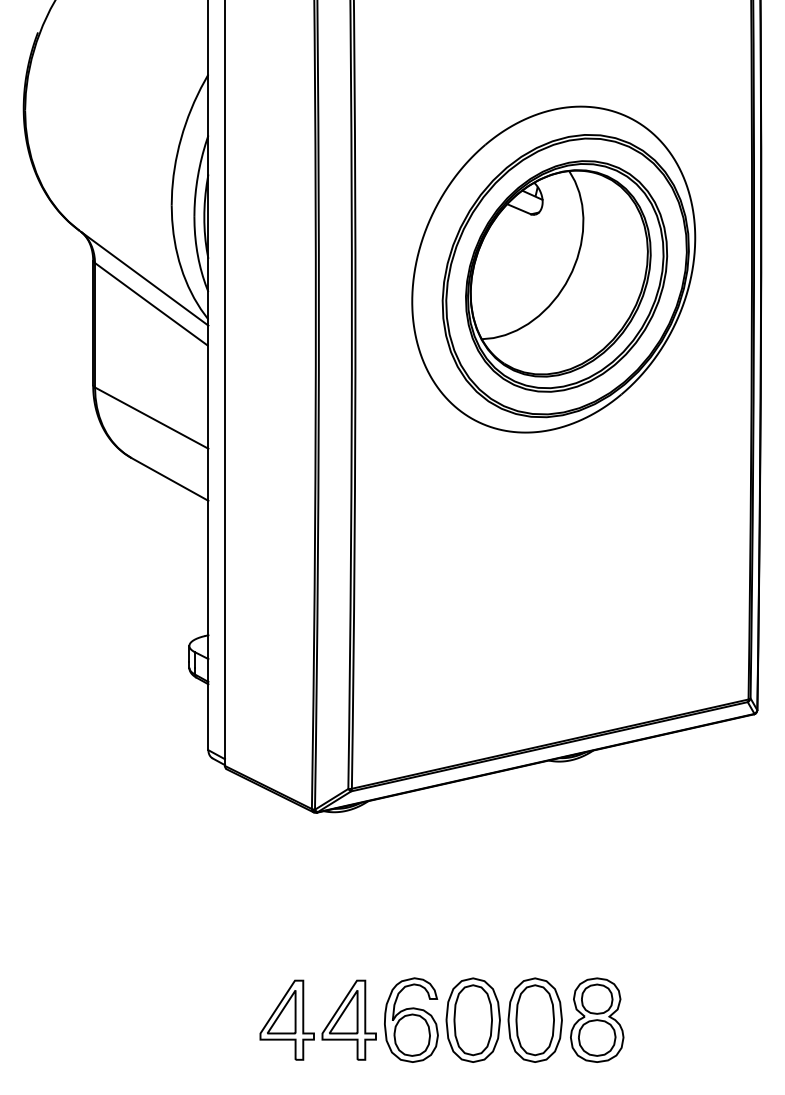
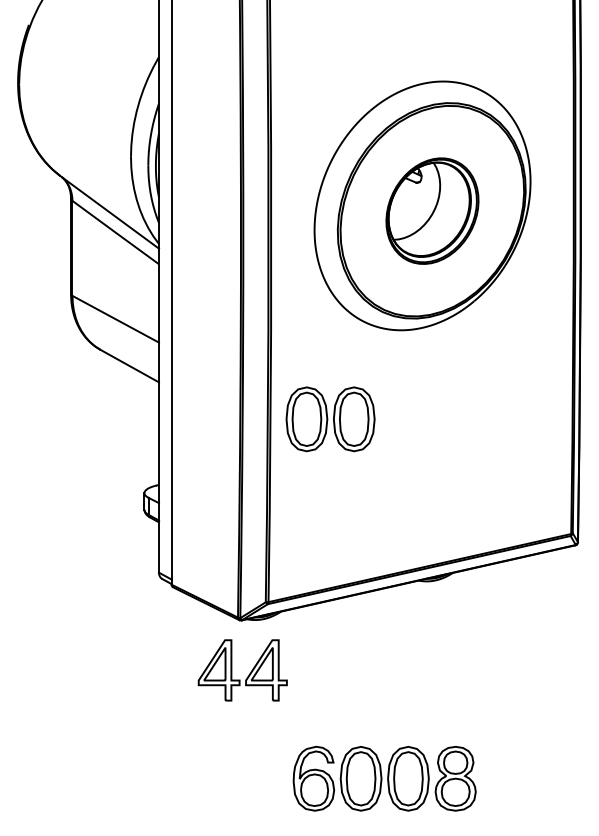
part: (566, 276) -> (432, 211), size x0.6
part: (432, 548) -> (330, 418), added
part: (325, 1026) -> (248, 675), moved

